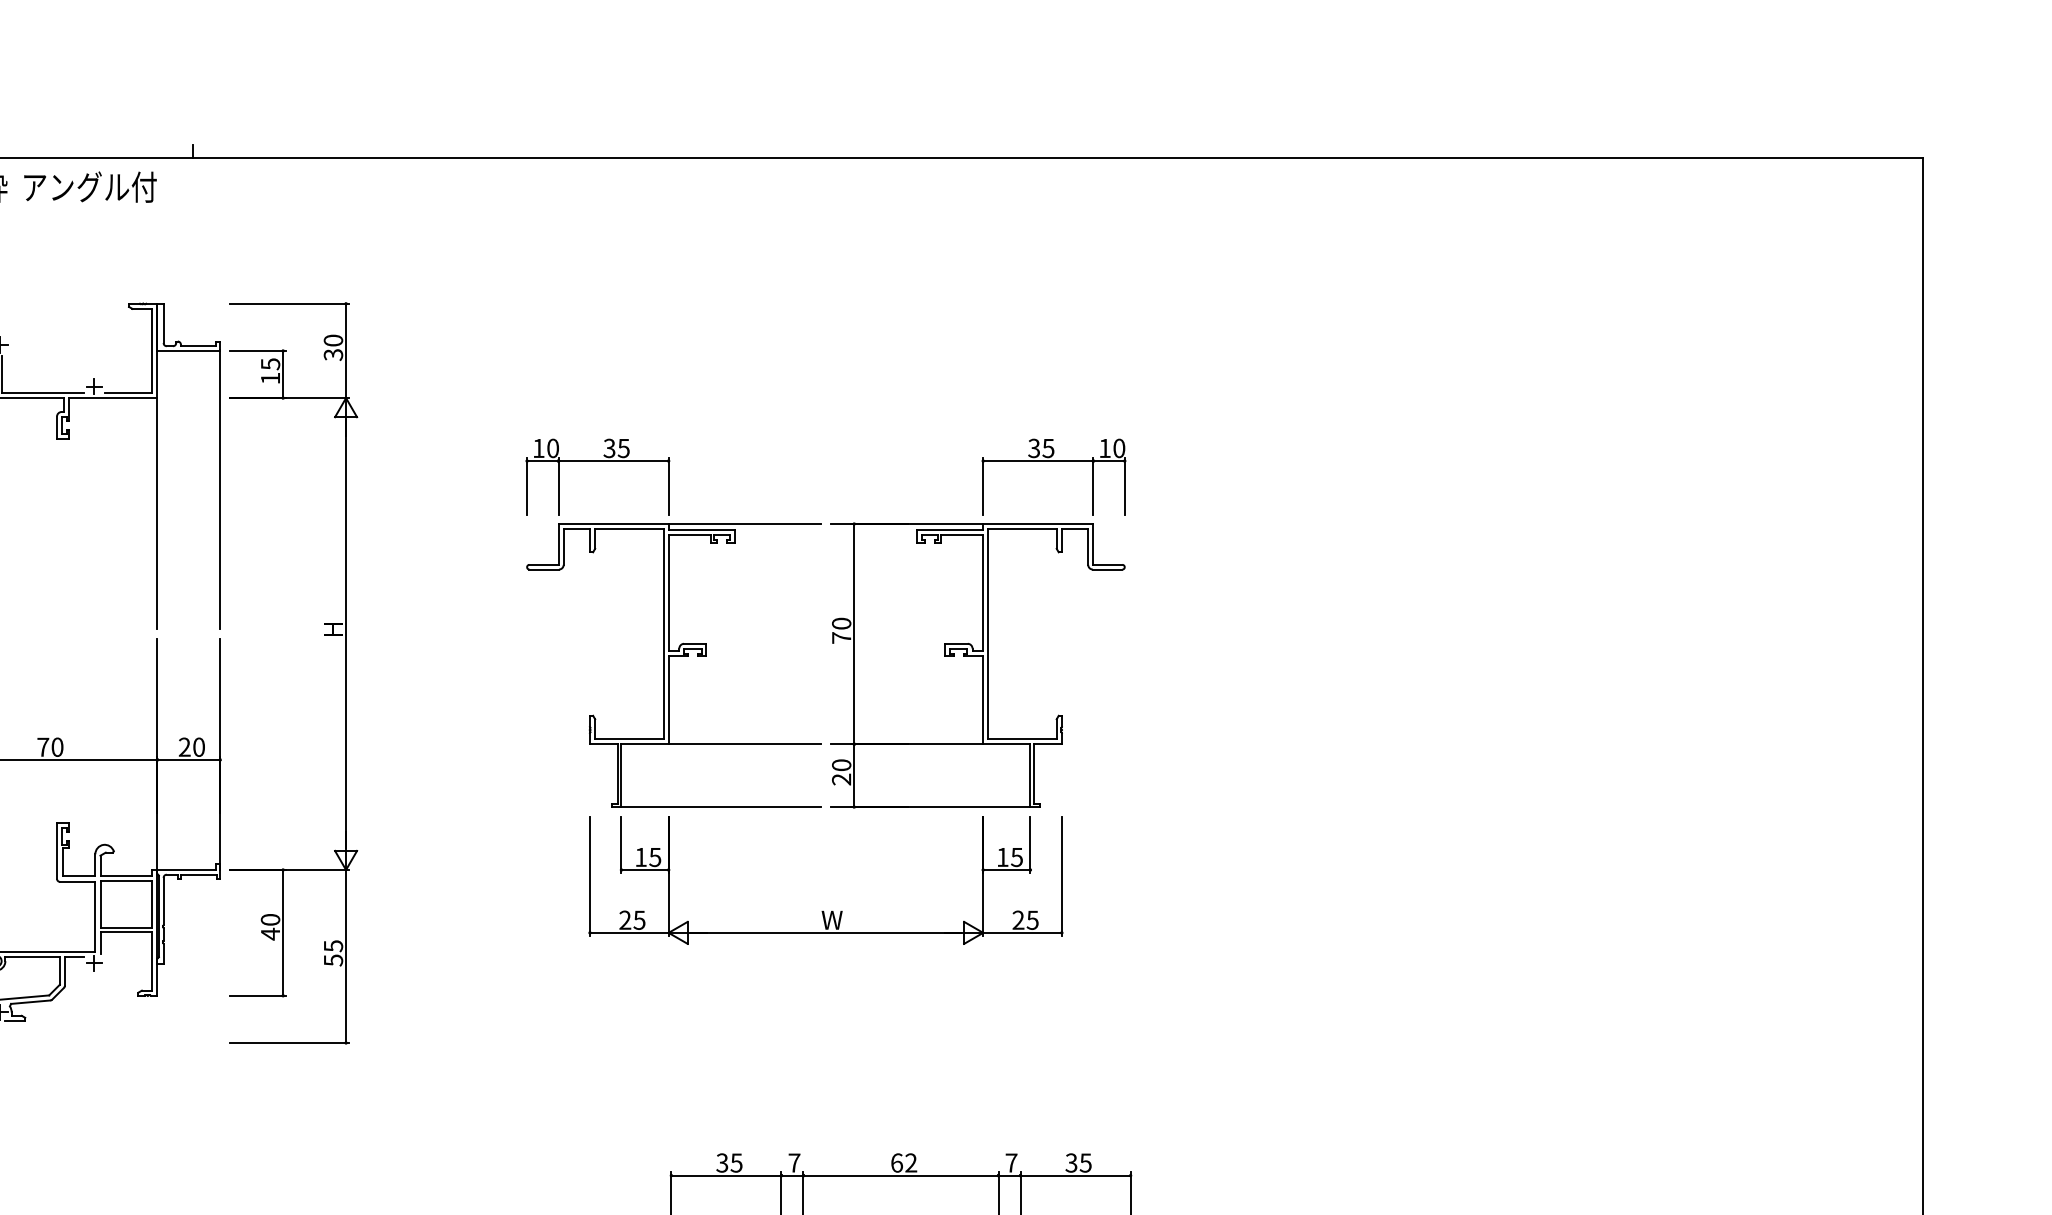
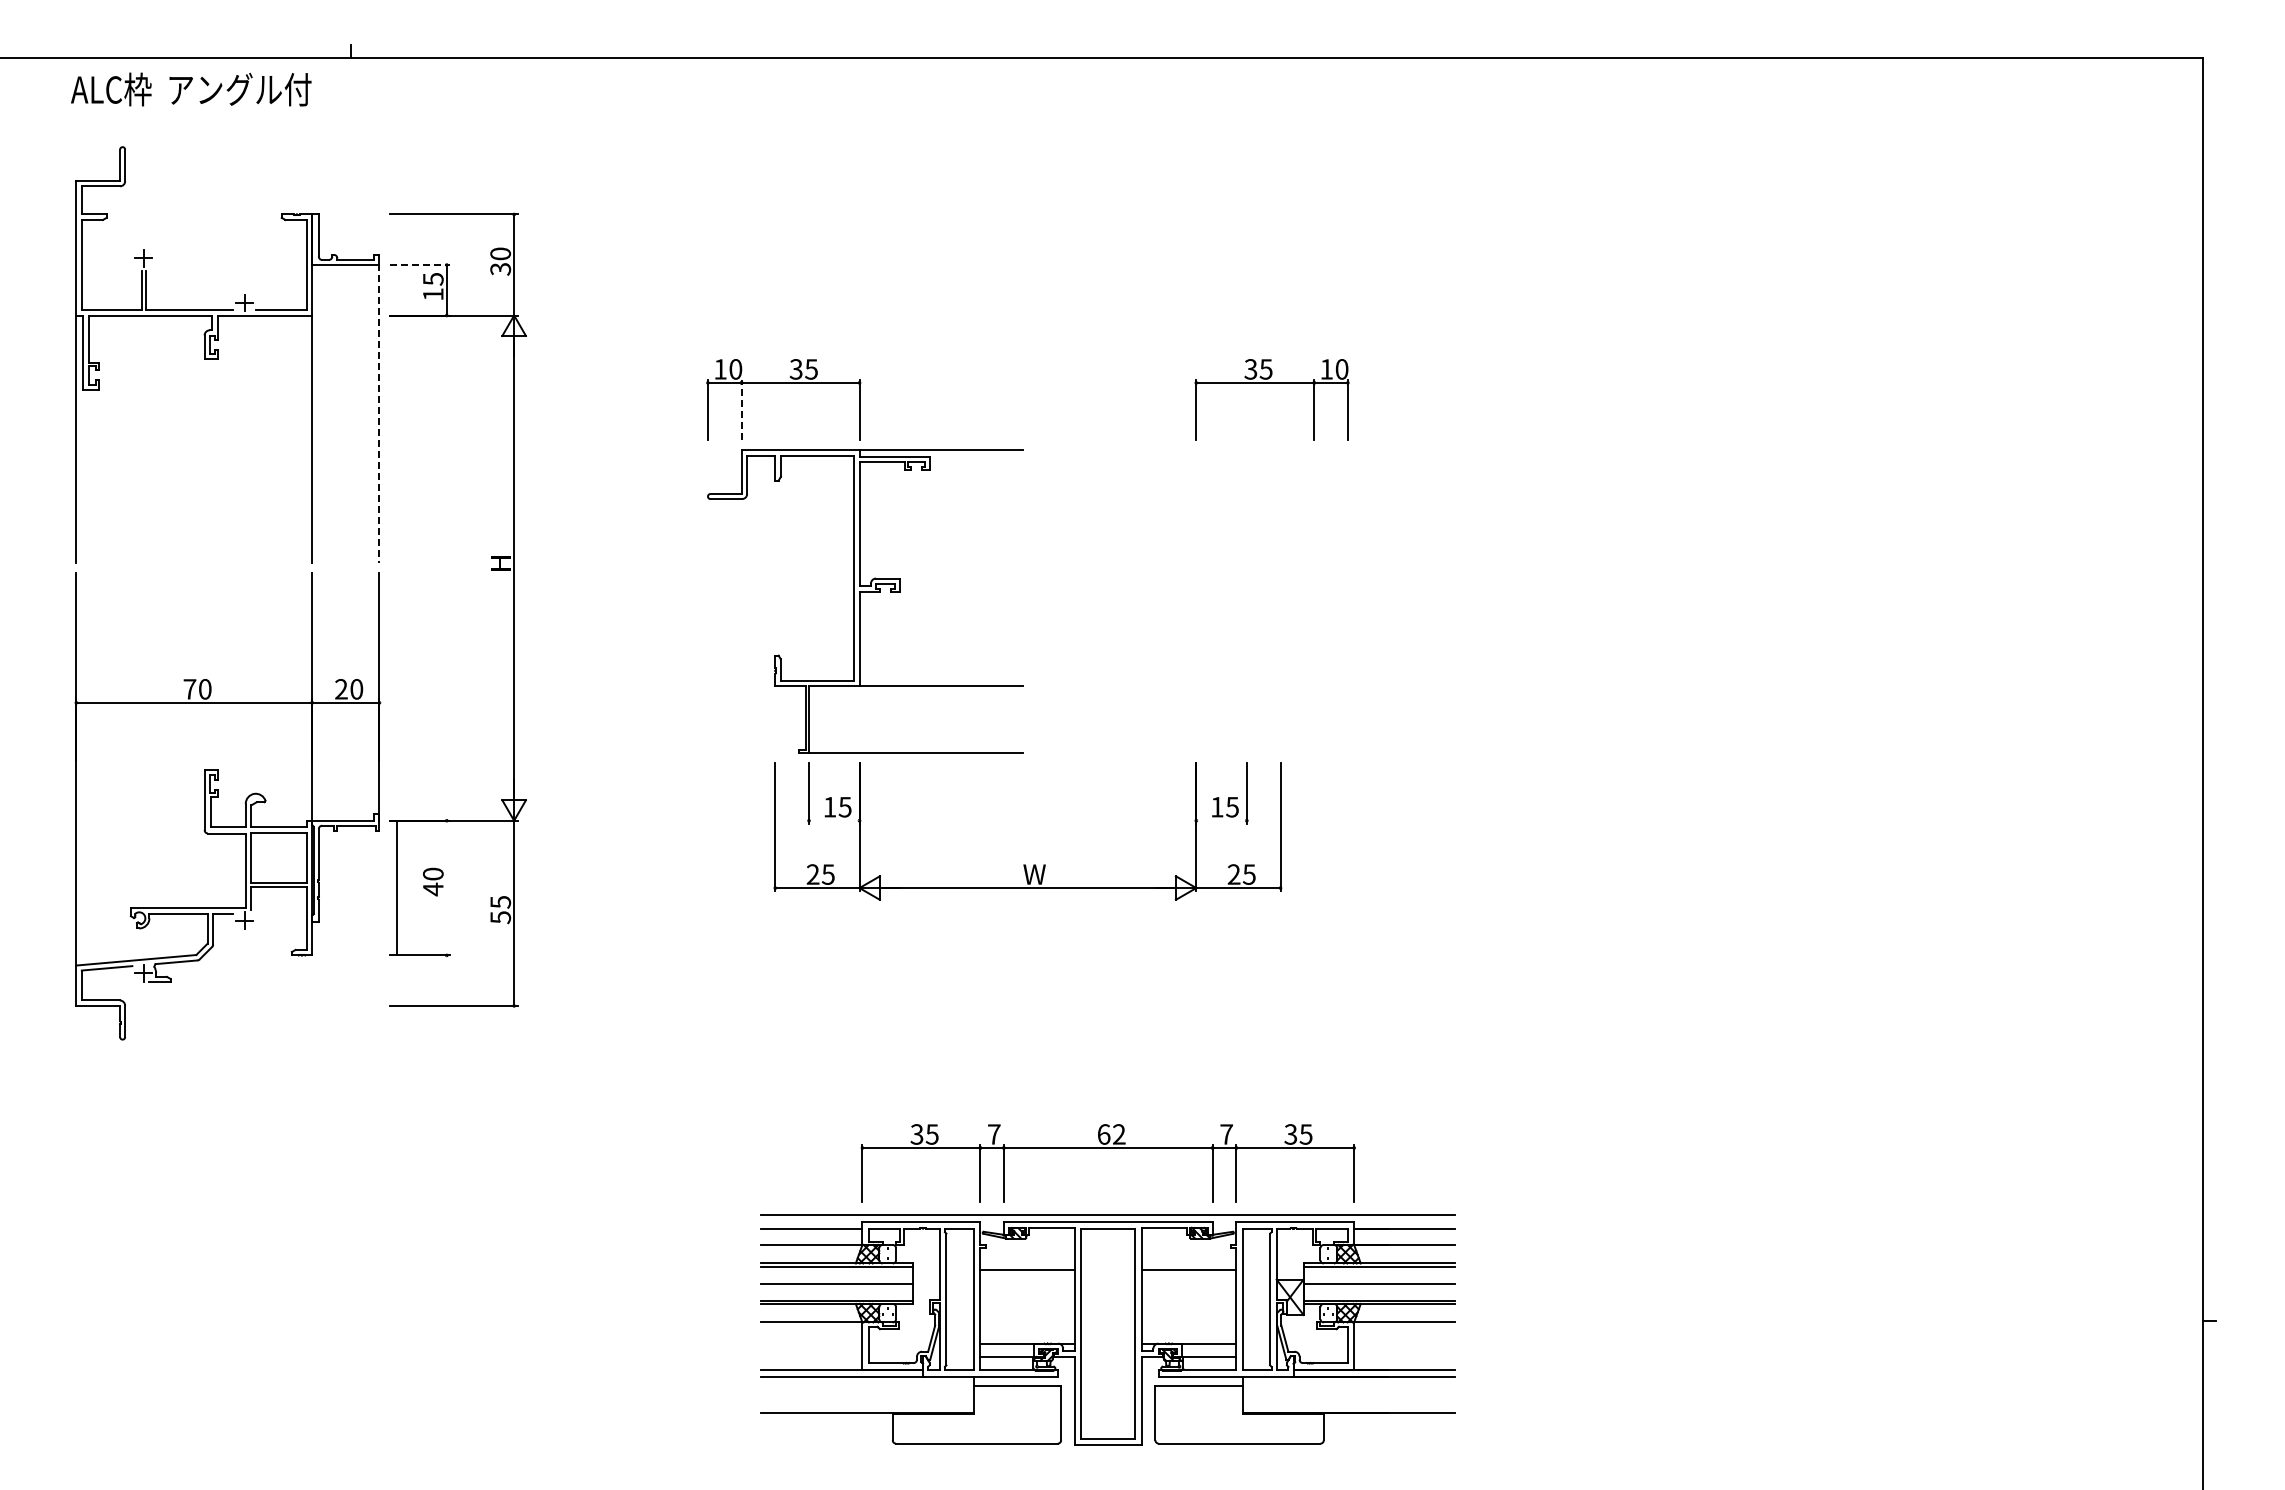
line: (258, 351) -> (420, 265), solid -> dashed
line: (558, 485) -> (741, 409), solid -> dashed
line: (220, 489) -> (379, 413), solid -> dashed
part: (977, 665) -> (1190, 601), removed
line: (645, 869) -> (834, 820), removed
line: (1006, 869) -> (1221, 820), removed
line: (282, 932) -> (396, 887), moved

